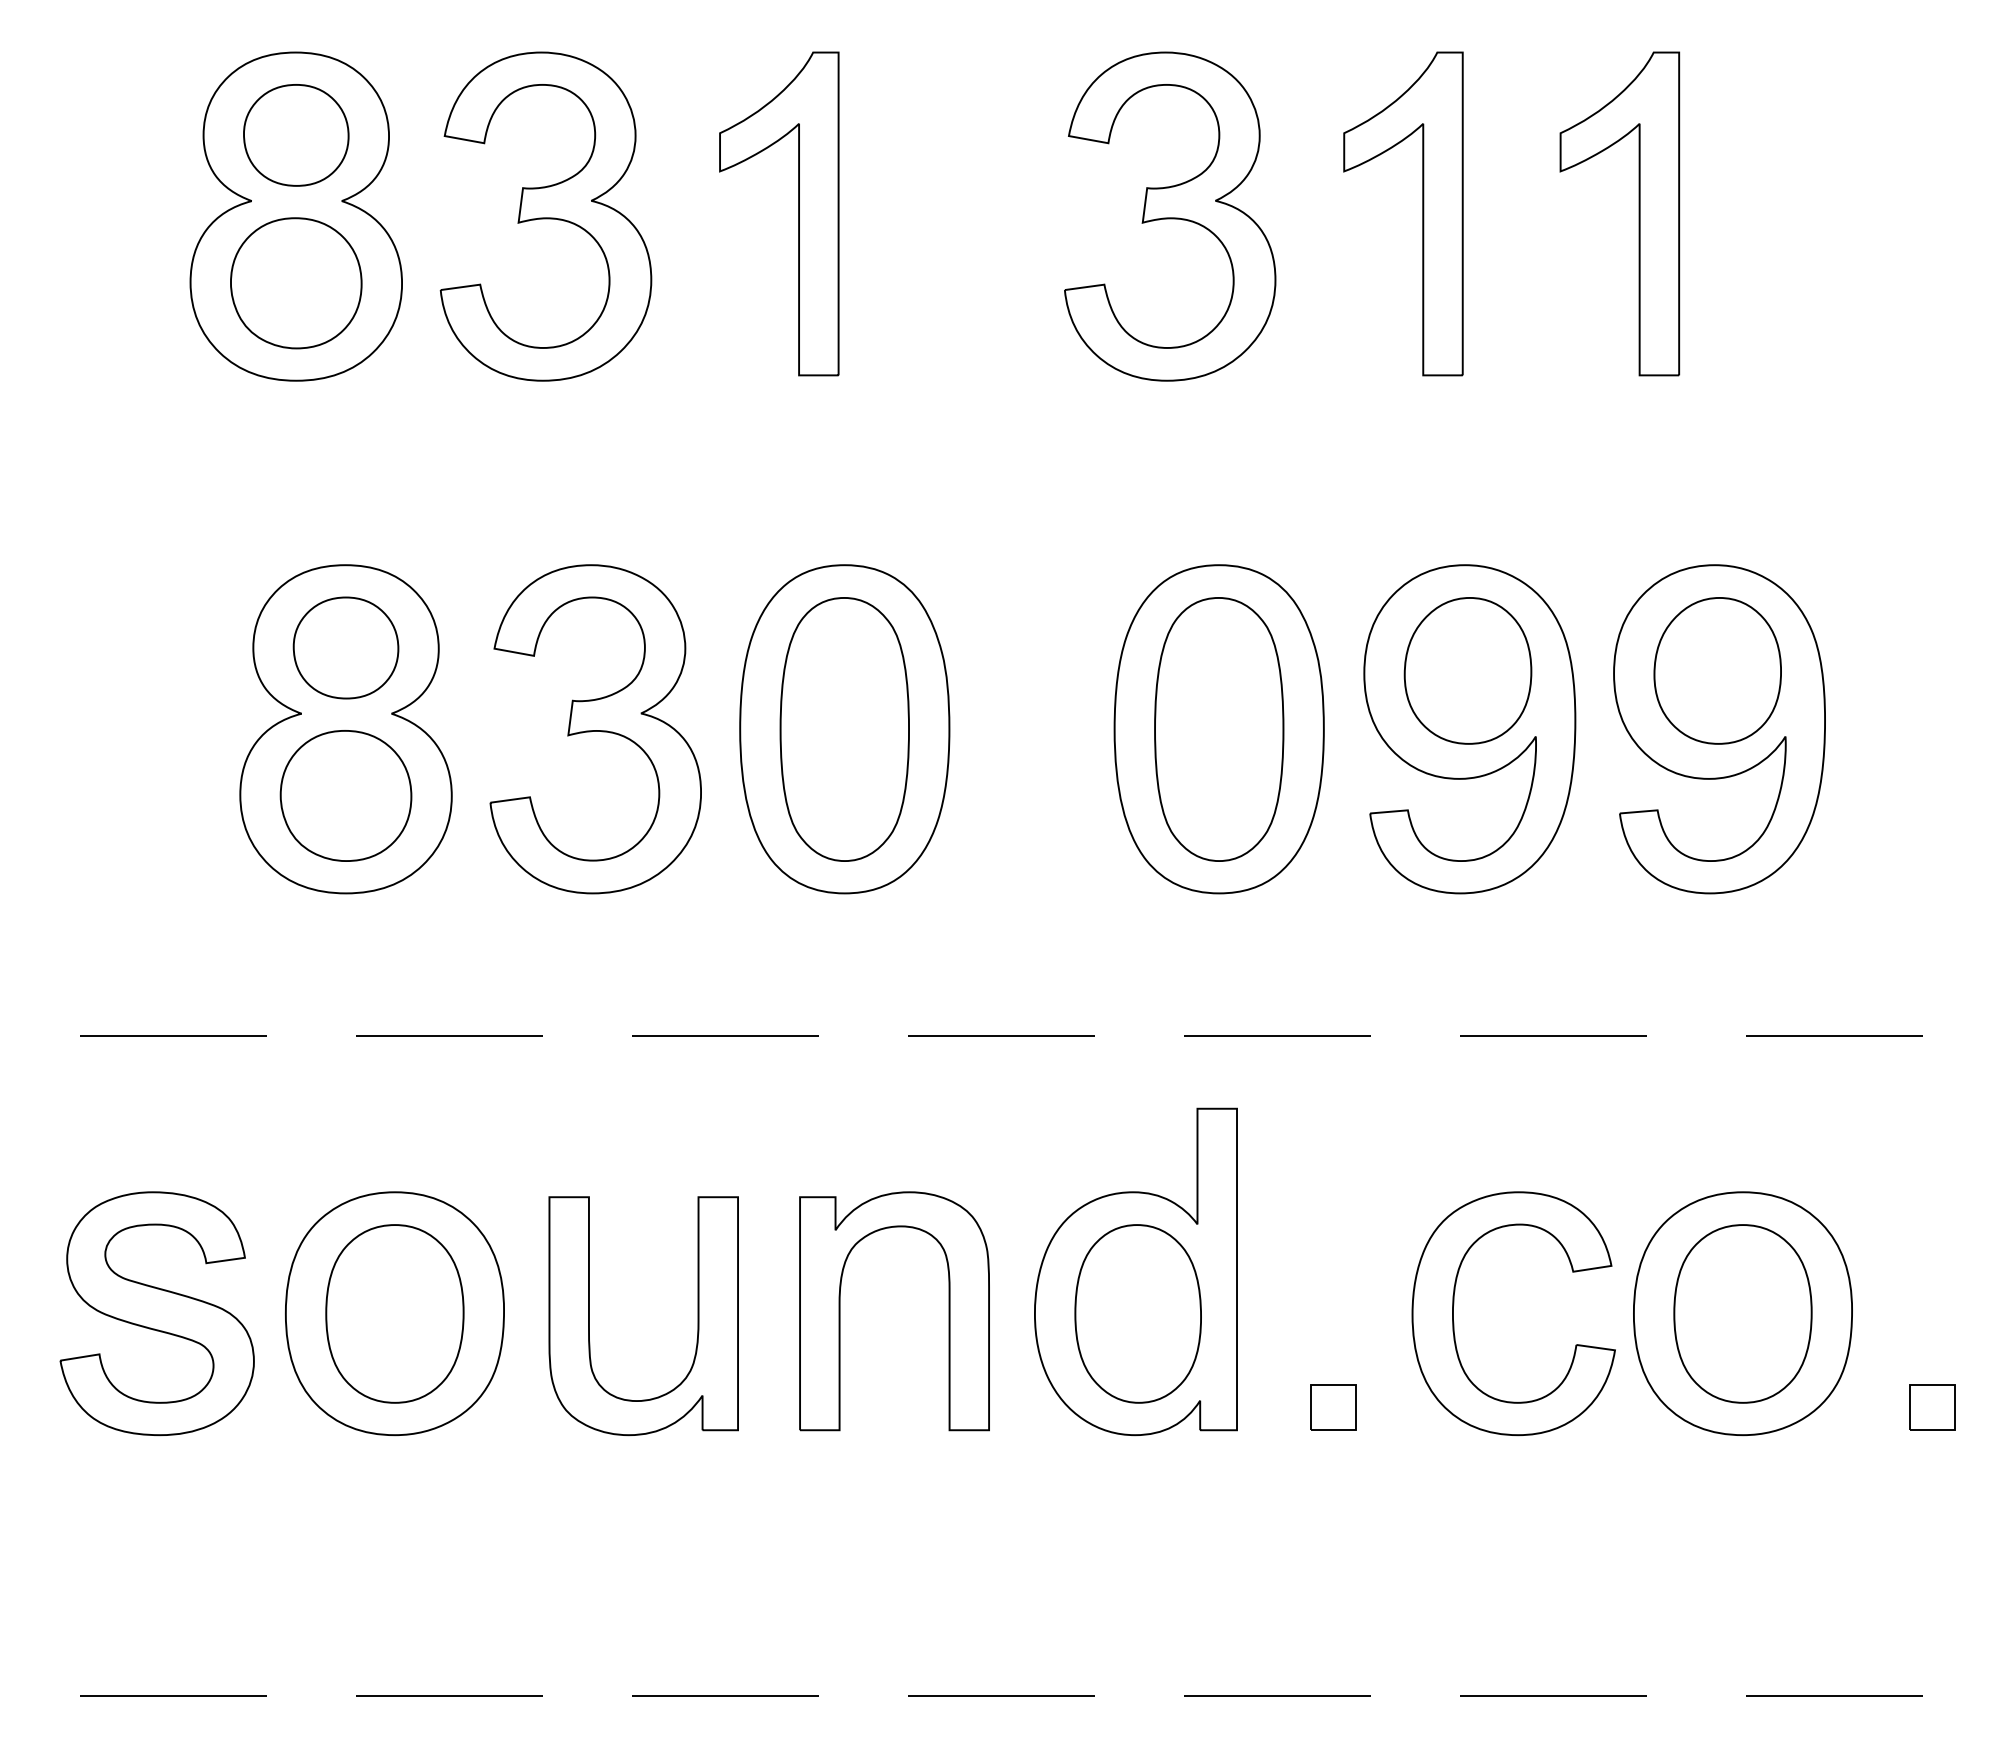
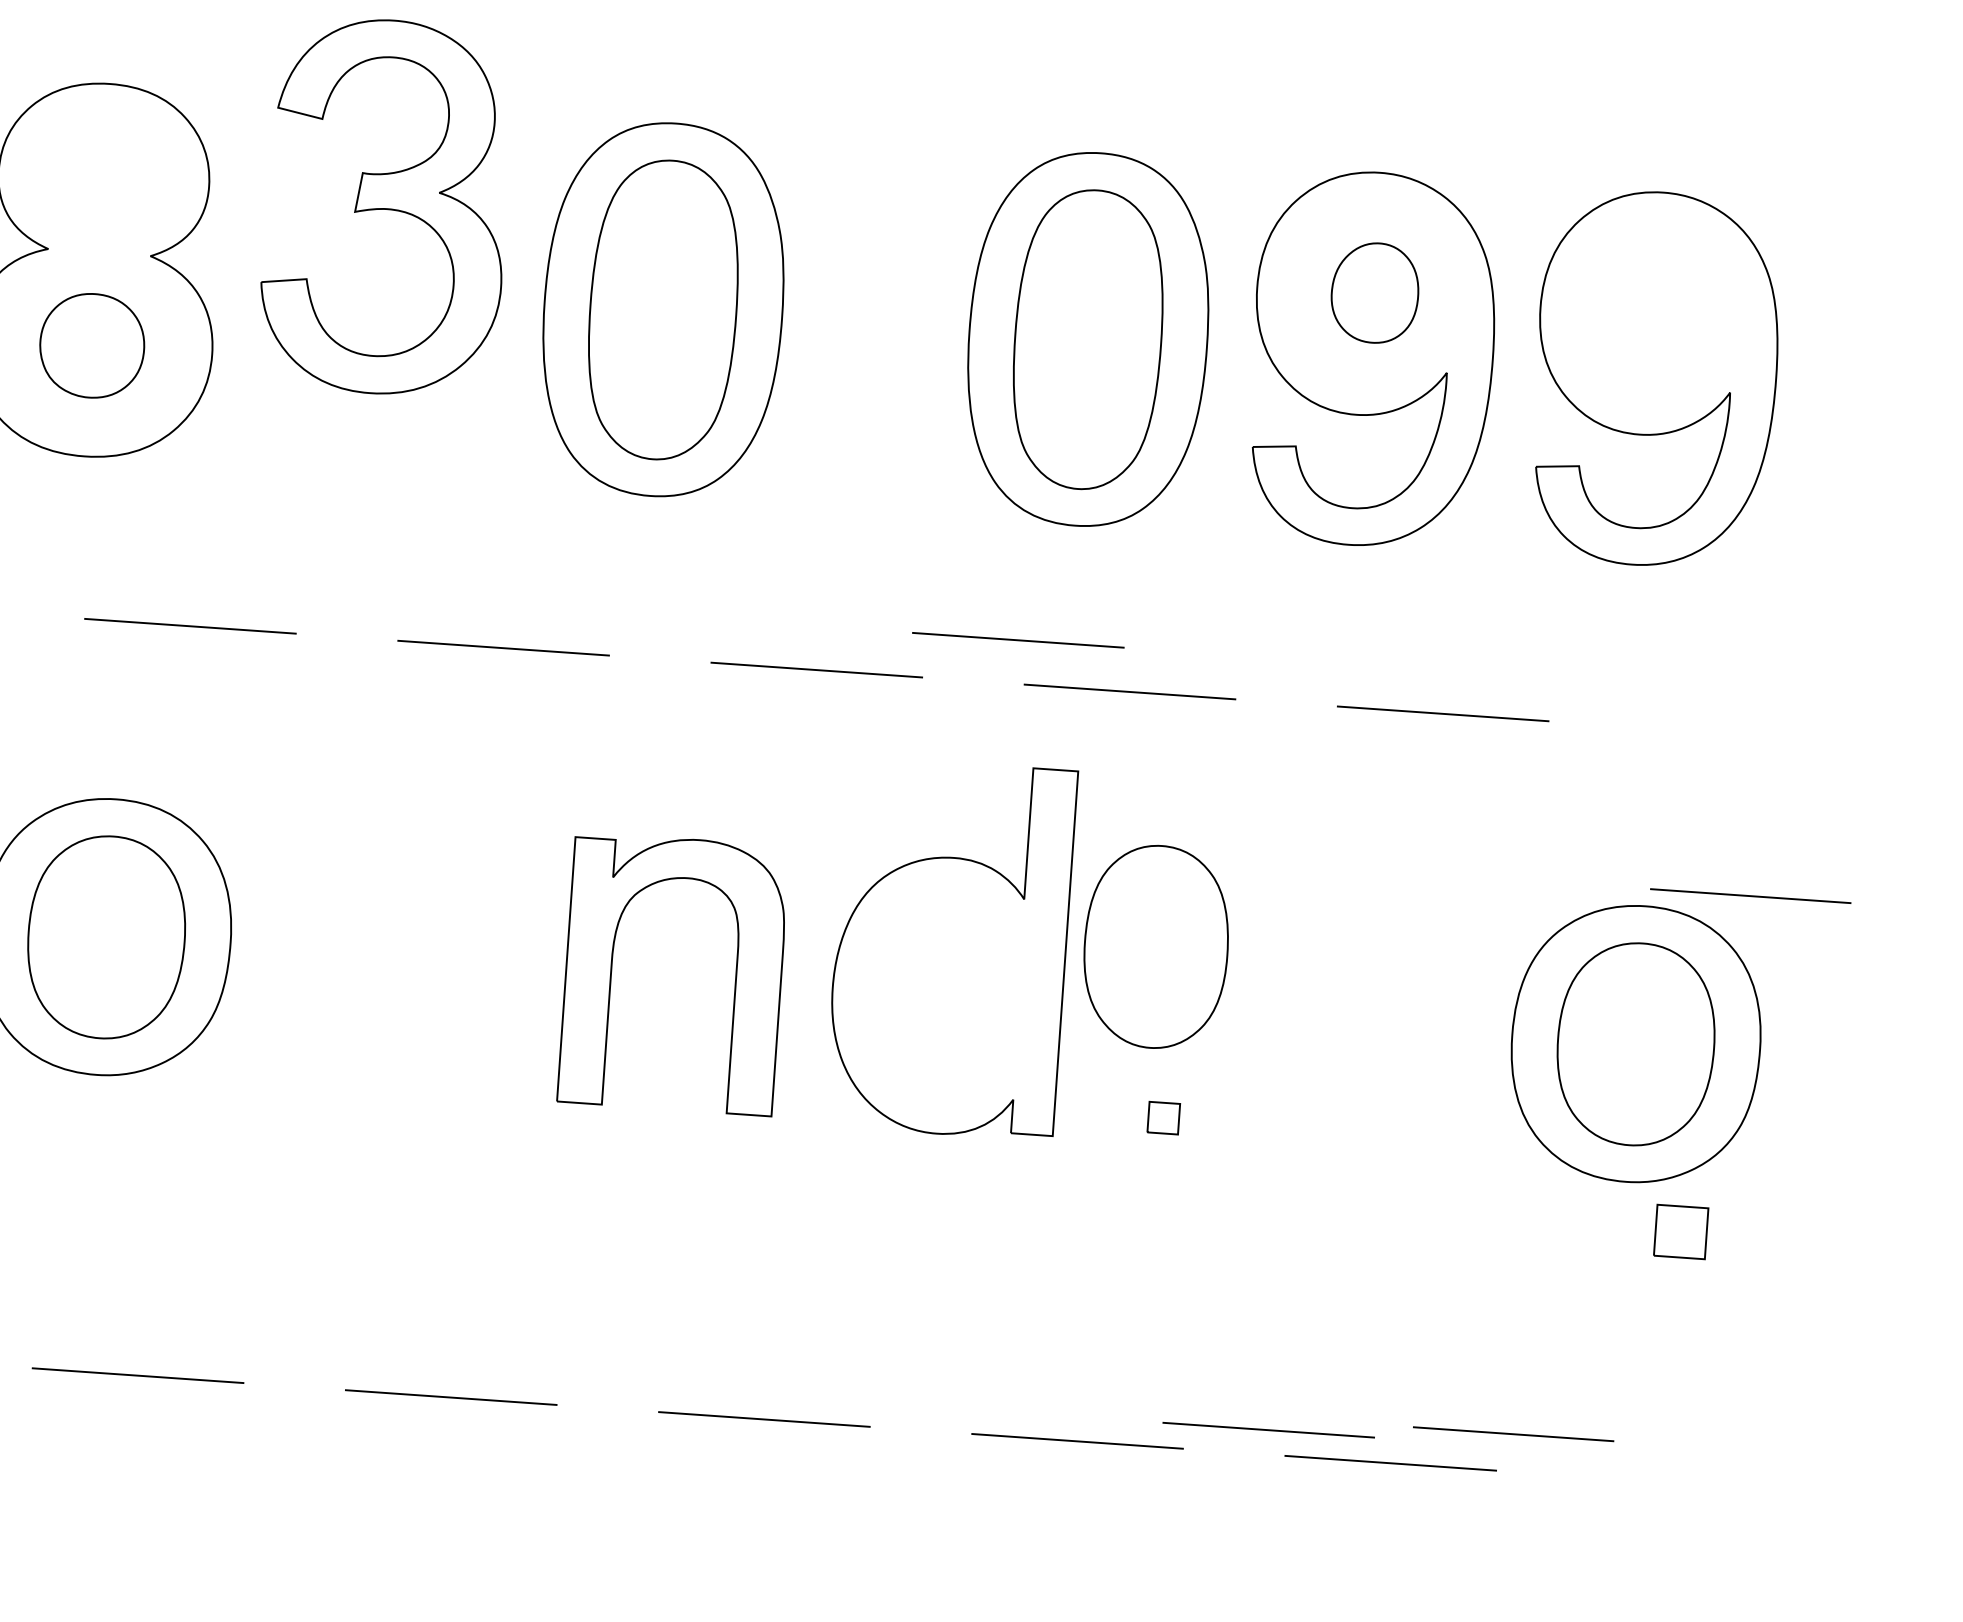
part: (345, 647) -> (103, 177), removed
part: (1467, 670) -> (1374, 292), size x0.6
part: (1717, 670) -> (1658, 312), removed
part: (595, 729) -> (386, 207), moved
part: (345, 795) -> (91, 345), size x0.7
line: (1176, 996) -> (1018, 639), added
line: (1834, 1035) -> (1750, 895), moved
part: (1454, 1304) -> (1309, 1010), removed
part: (1137, 1313) -> (1155, 946), moved
part: (589, 1316) -> (327, 955), removed
part: (1333, 1407) -> (1164, 1118), size x0.6
part: (1932, 1407) -> (1681, 1231), moved
line: (1444, 1674) -> (1268, 1429), added
line: (1834, 1695) -> (1513, 1433), moved

